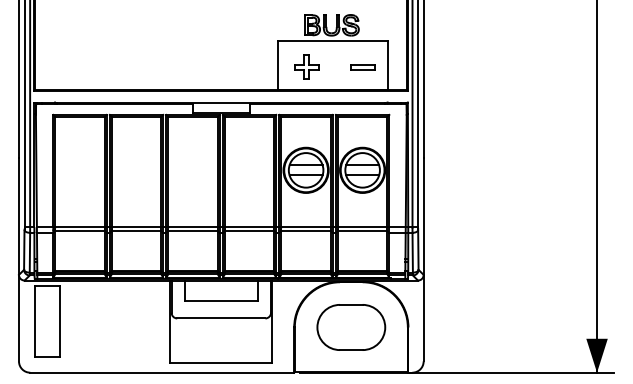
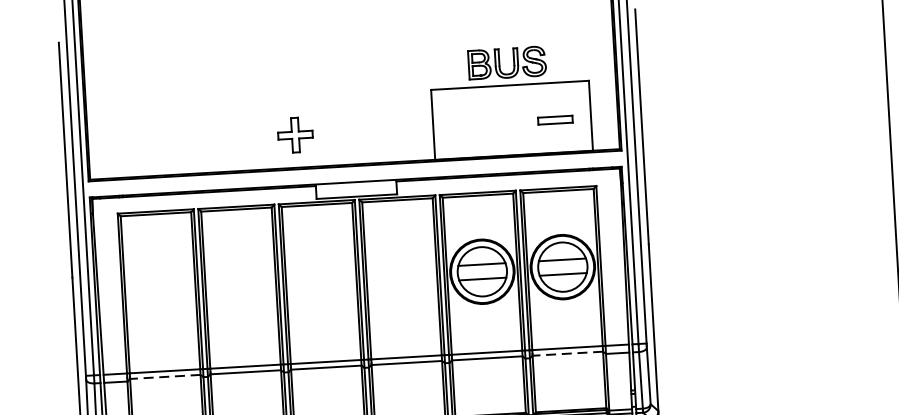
part: (306, 66) -> (294, 134), moved
line: (80, 231) -> (166, 377), solid -> dashed
line: (362, 231) -> (567, 354), solid -> dashed

